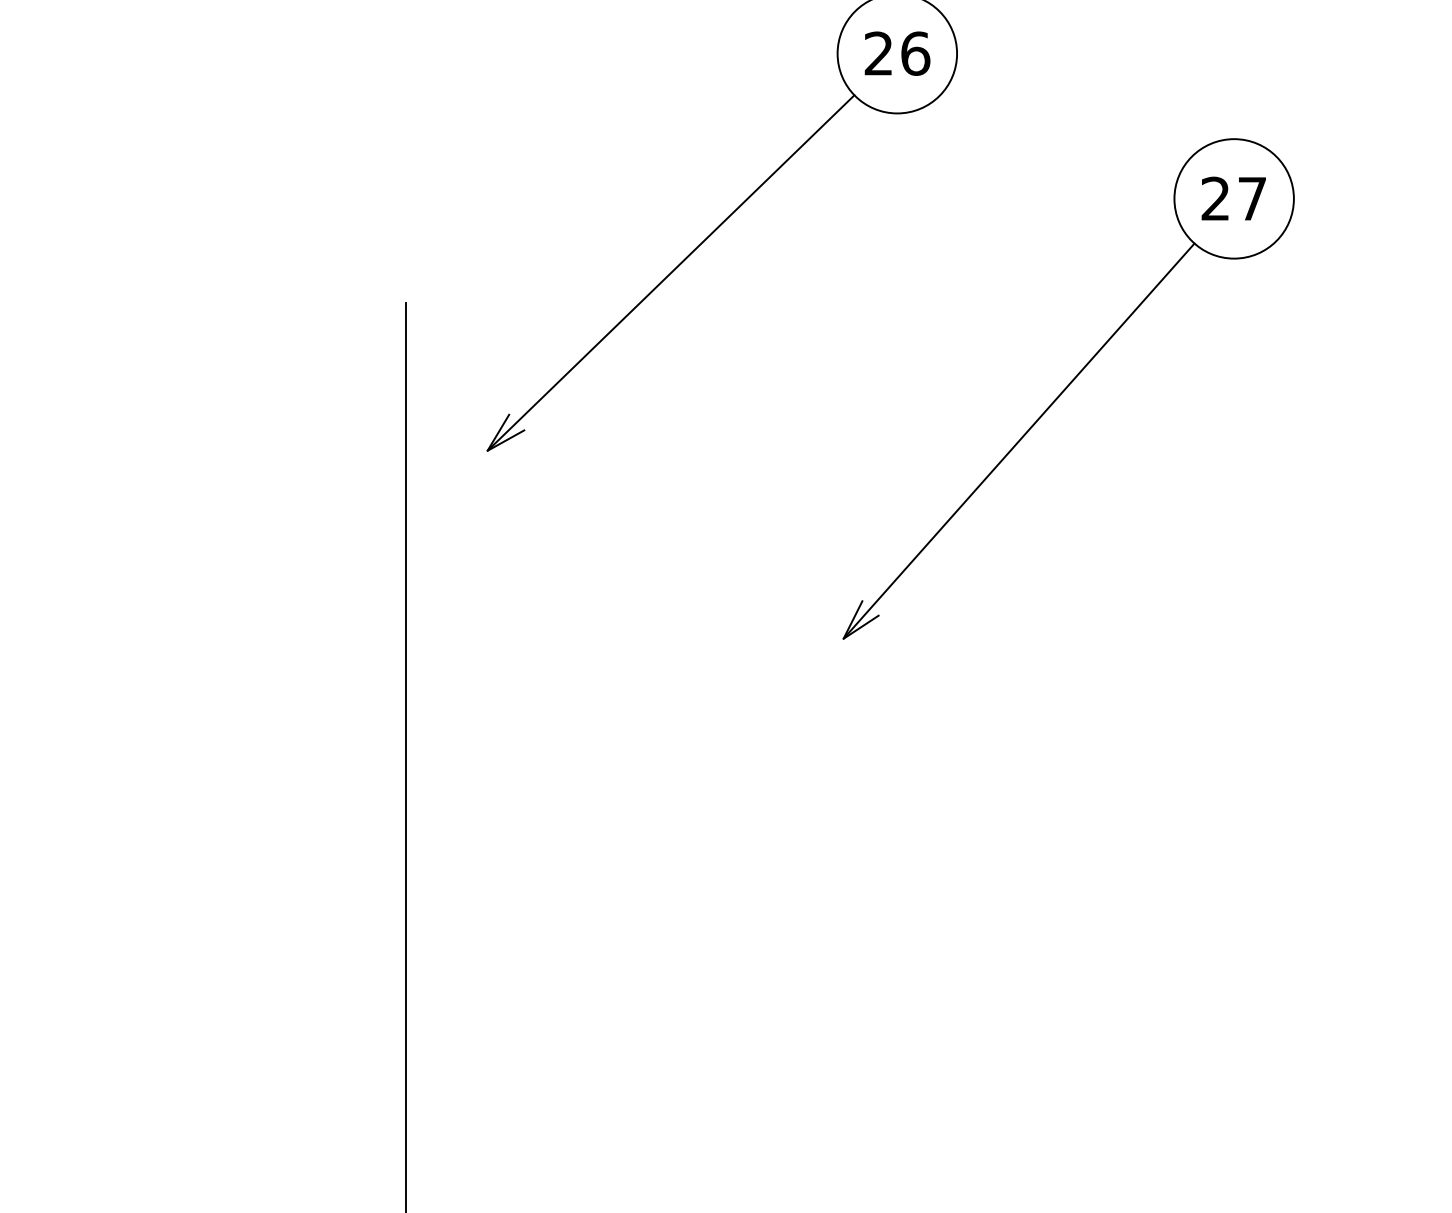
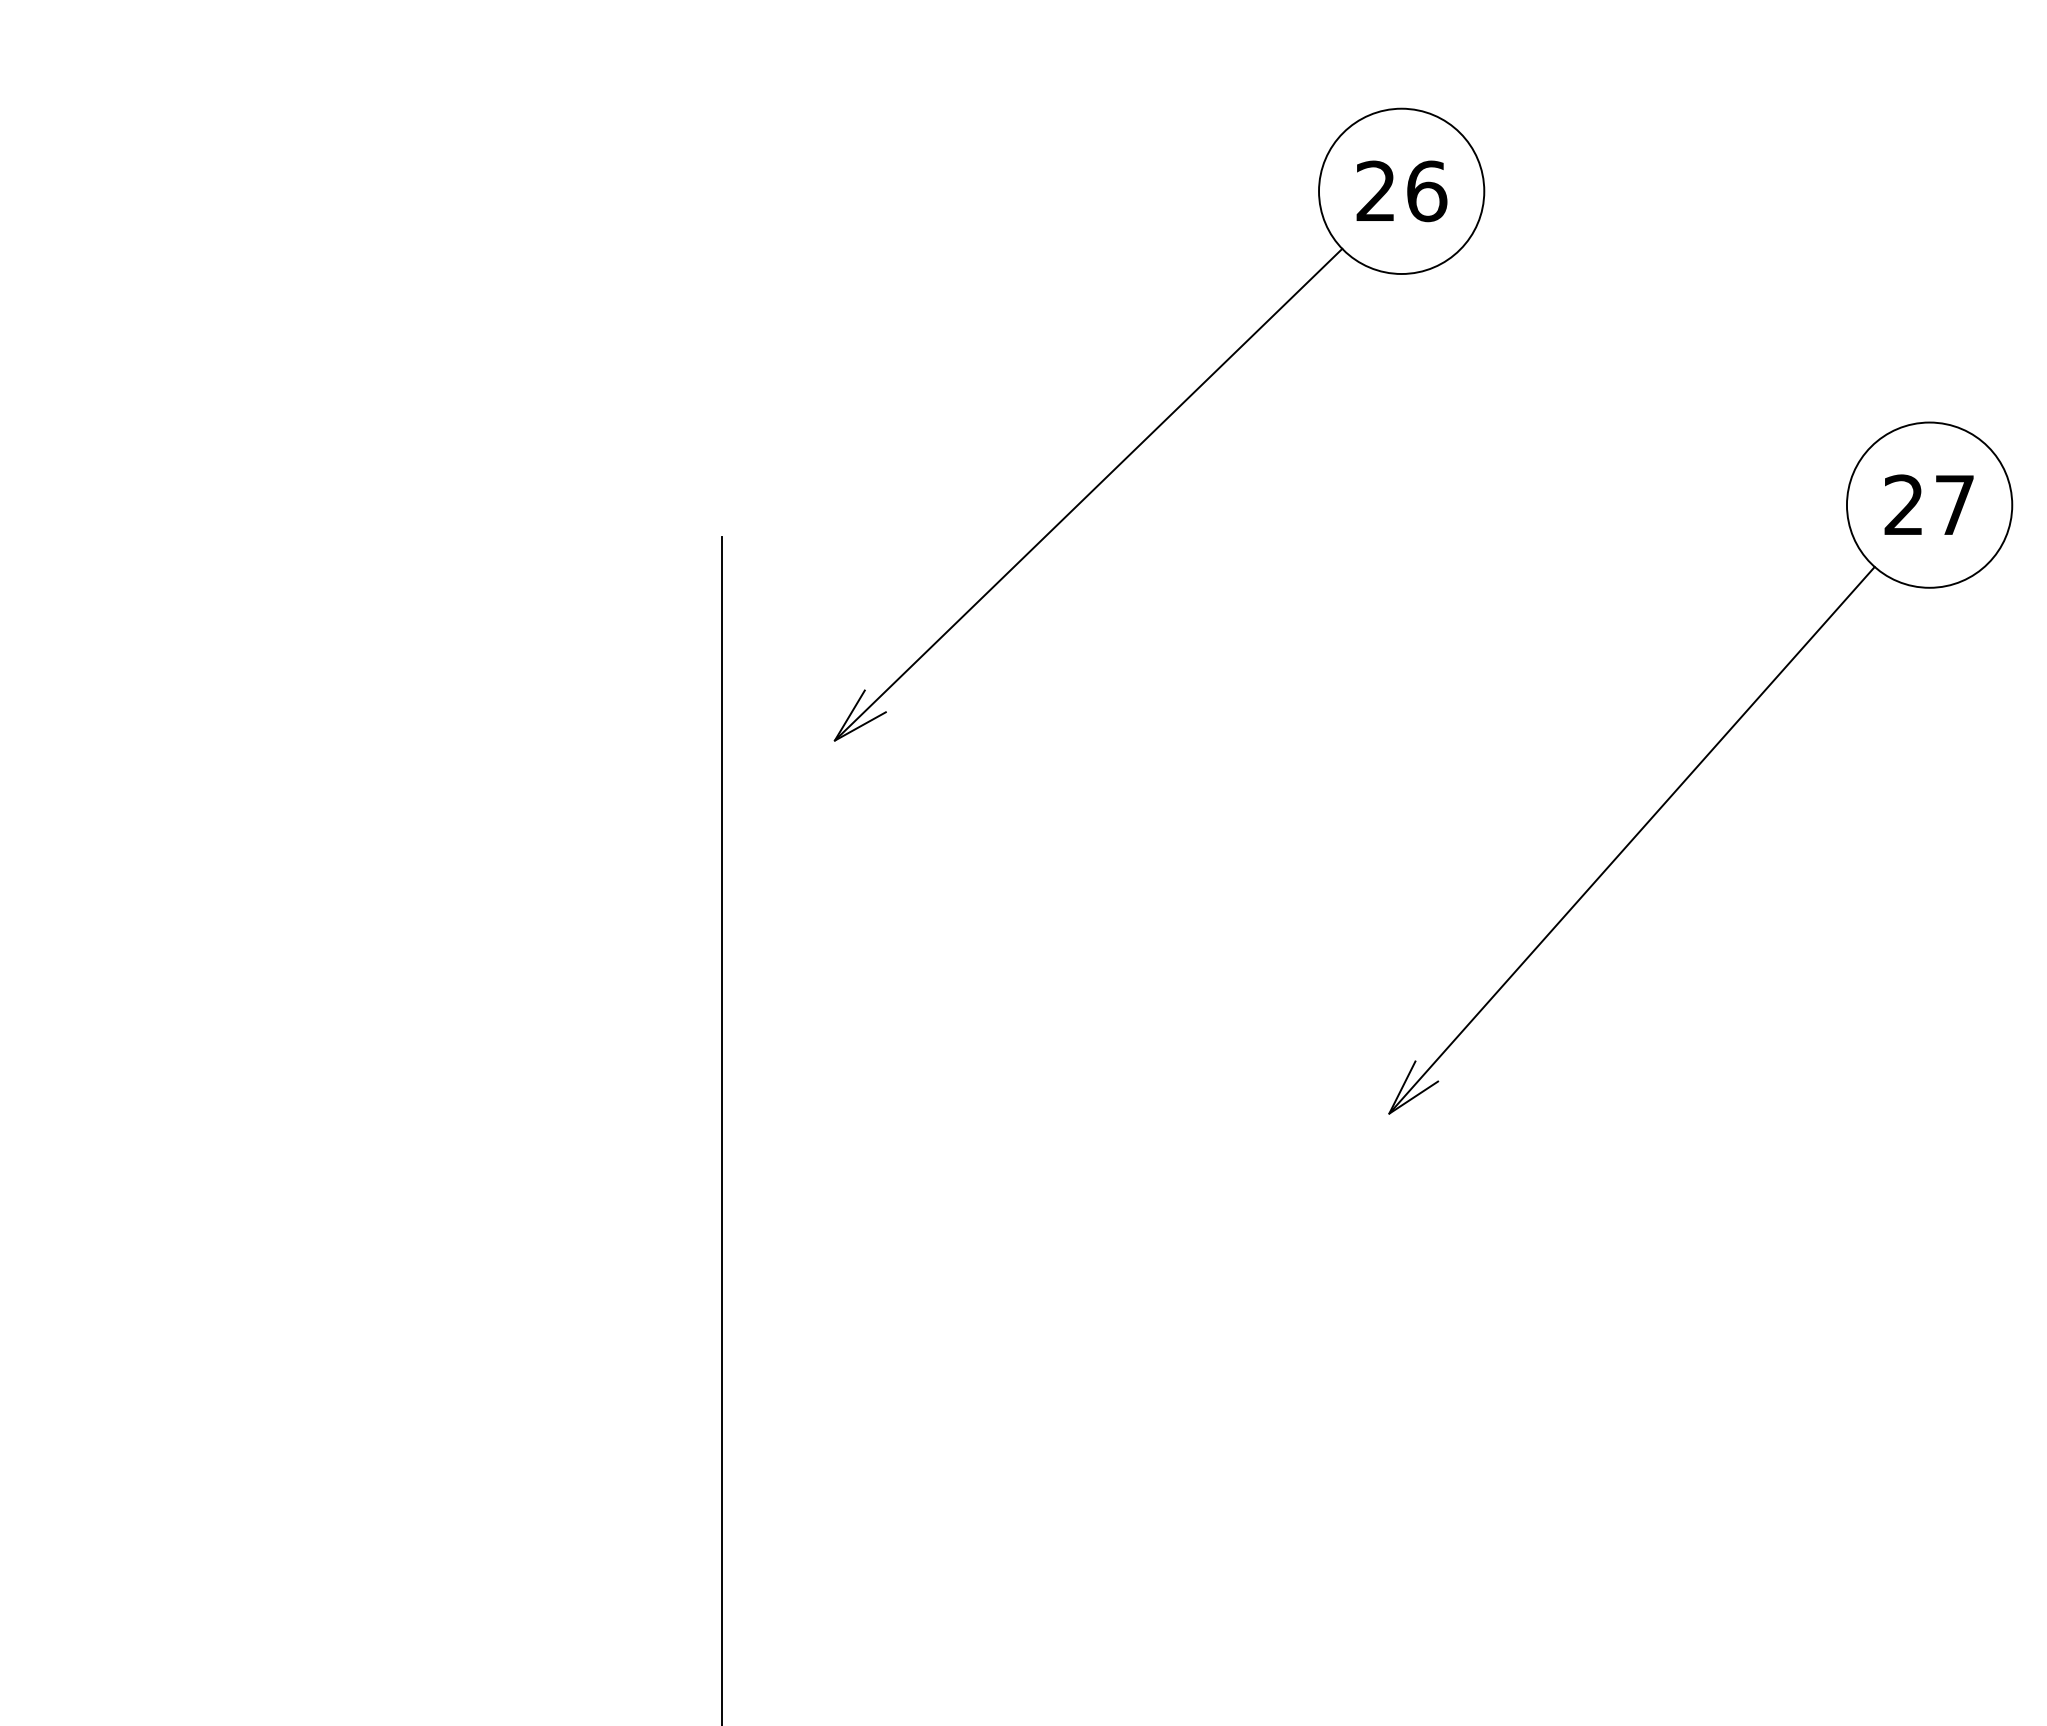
part: (1068, 388) -> (1700, 767), moved

